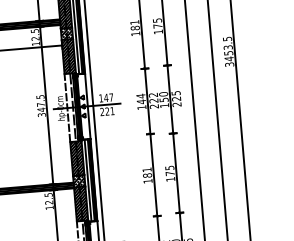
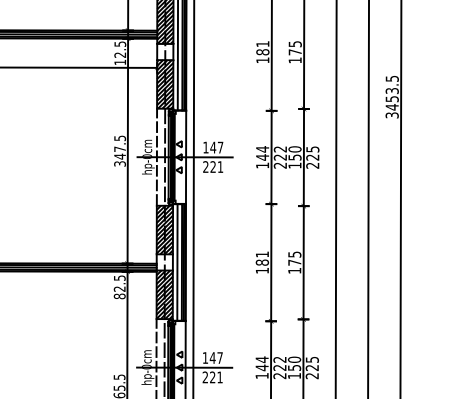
hatch: (67, 33) -> (165, 51), removed
hatch: (79, 181) -> (164, 262), removed
text: (49, 207) -> (119, 296), 12.5 -> 82.5

